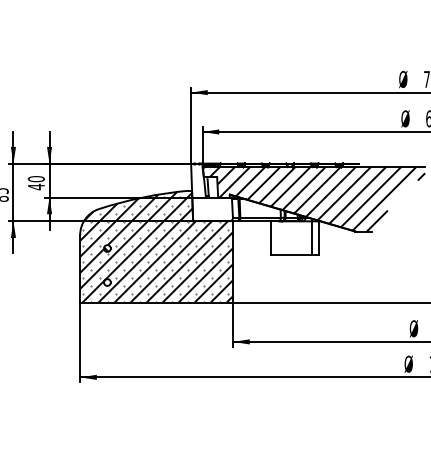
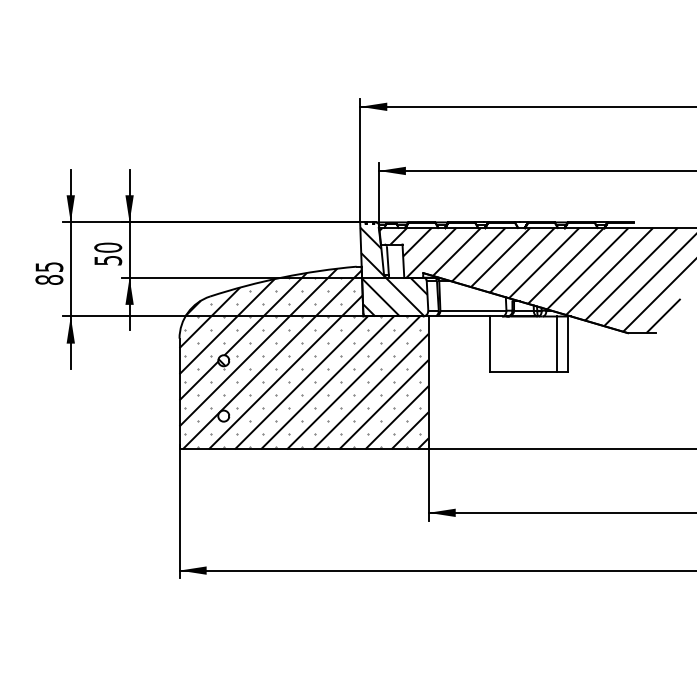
text: (36, 186) -> (108, 259), 40 -> 50
hatch: (211, 193) -> (393, 271), added

